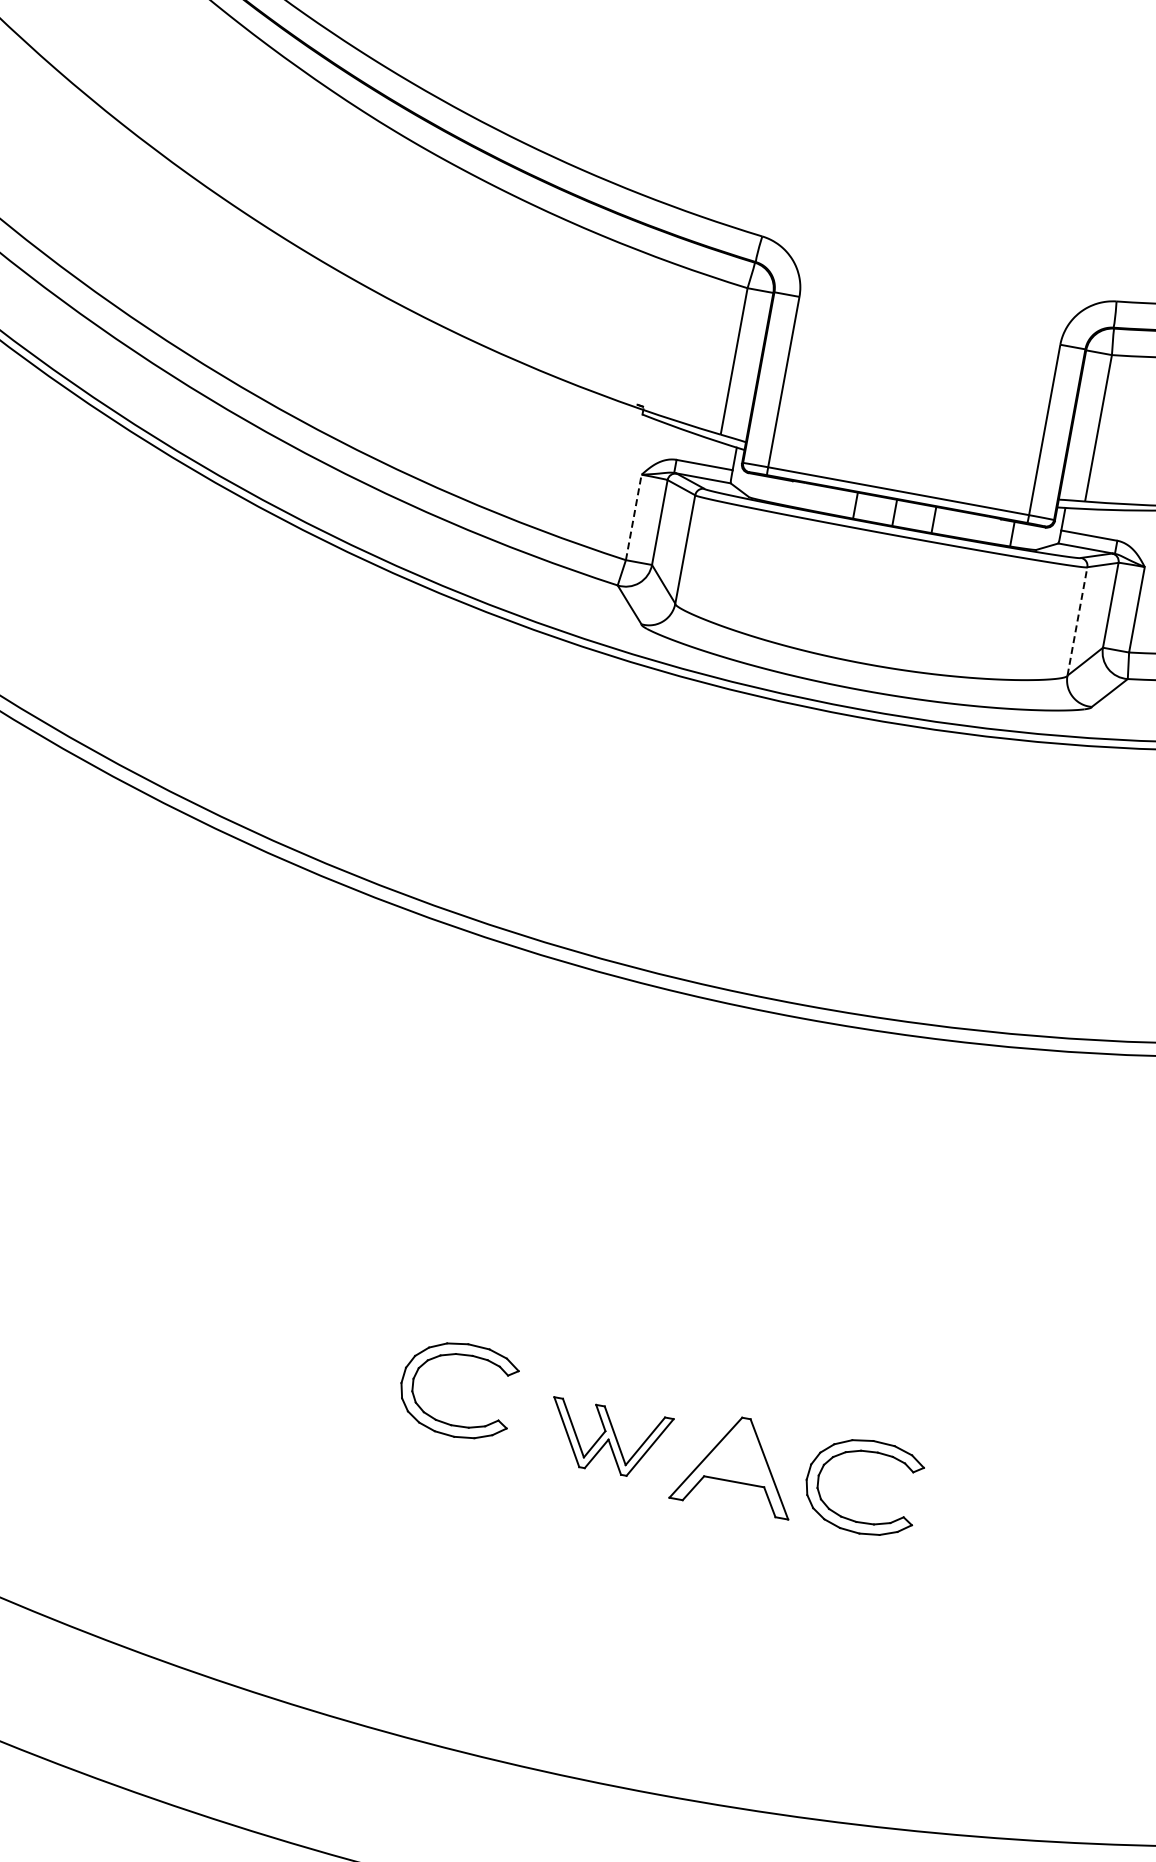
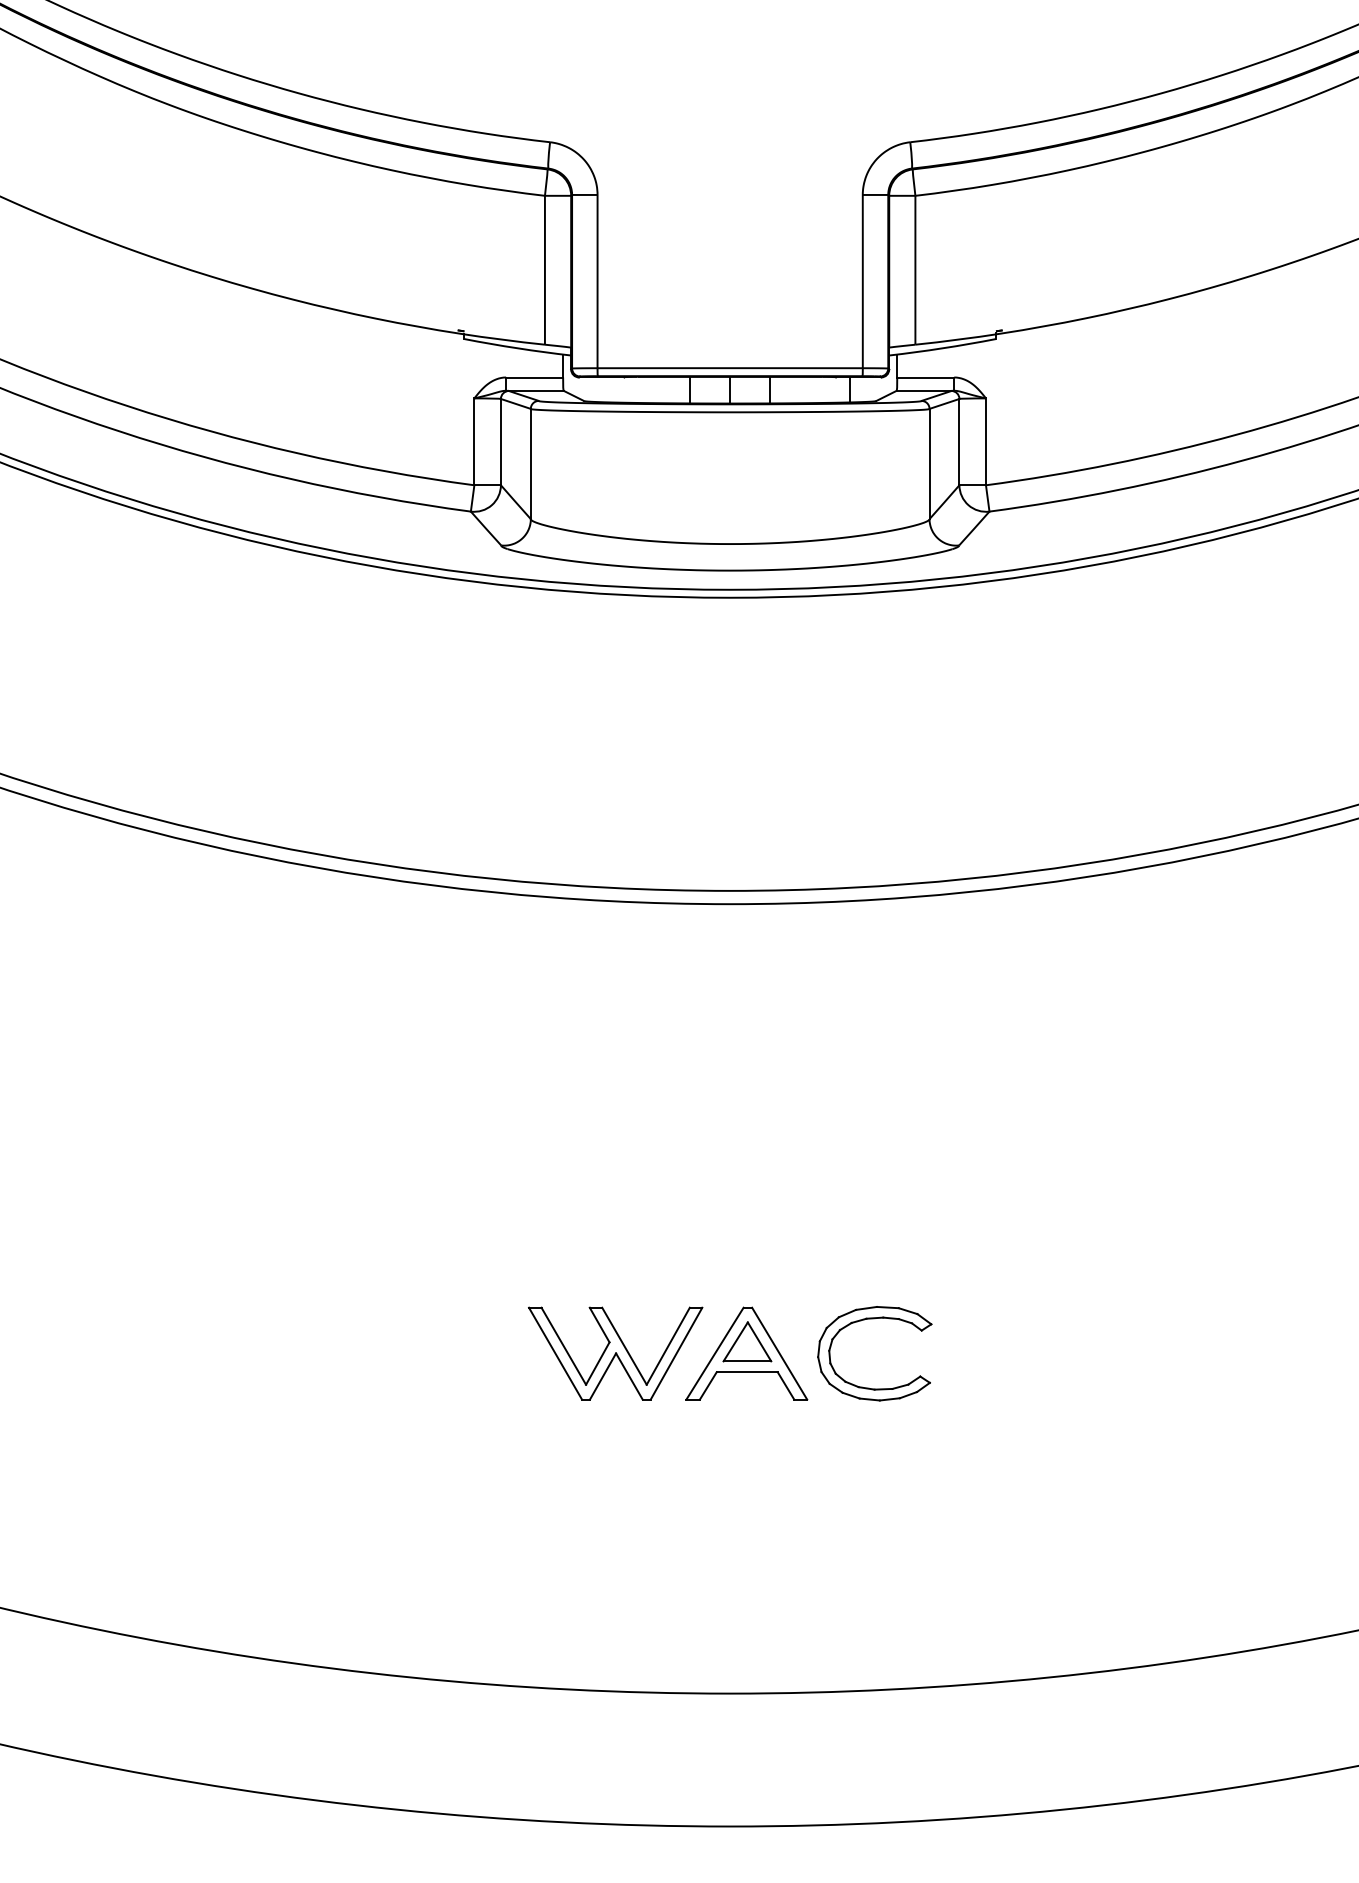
line: (633, 517) -> (474, 441), dashed -> solid
line: (1077, 620) -> (929, 463), dashed -> solid
part: (463, 1356) -> (458, 1297), removed
part: (607, 1439) -> (615, 1353), size x1.43
part: (739, 1451) -> (747, 1341), added

